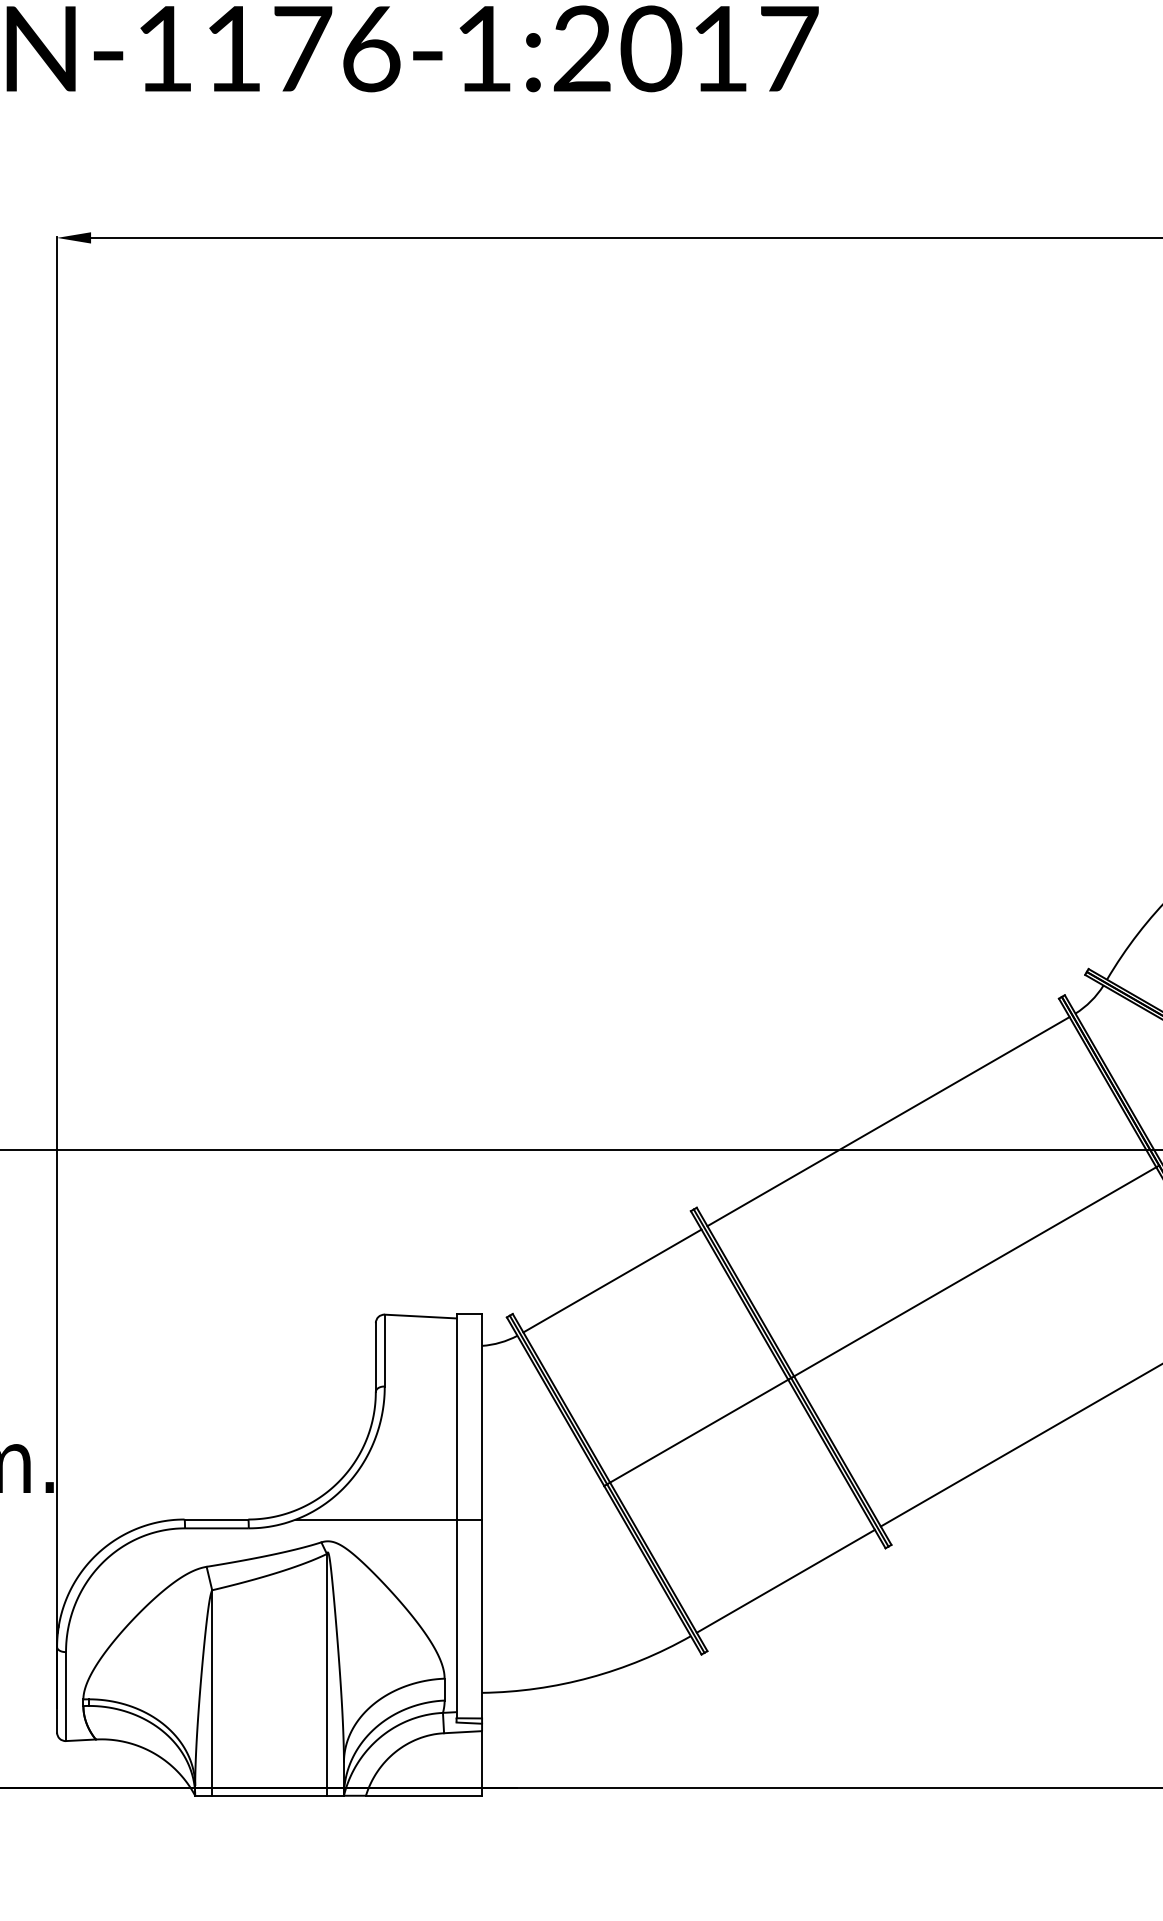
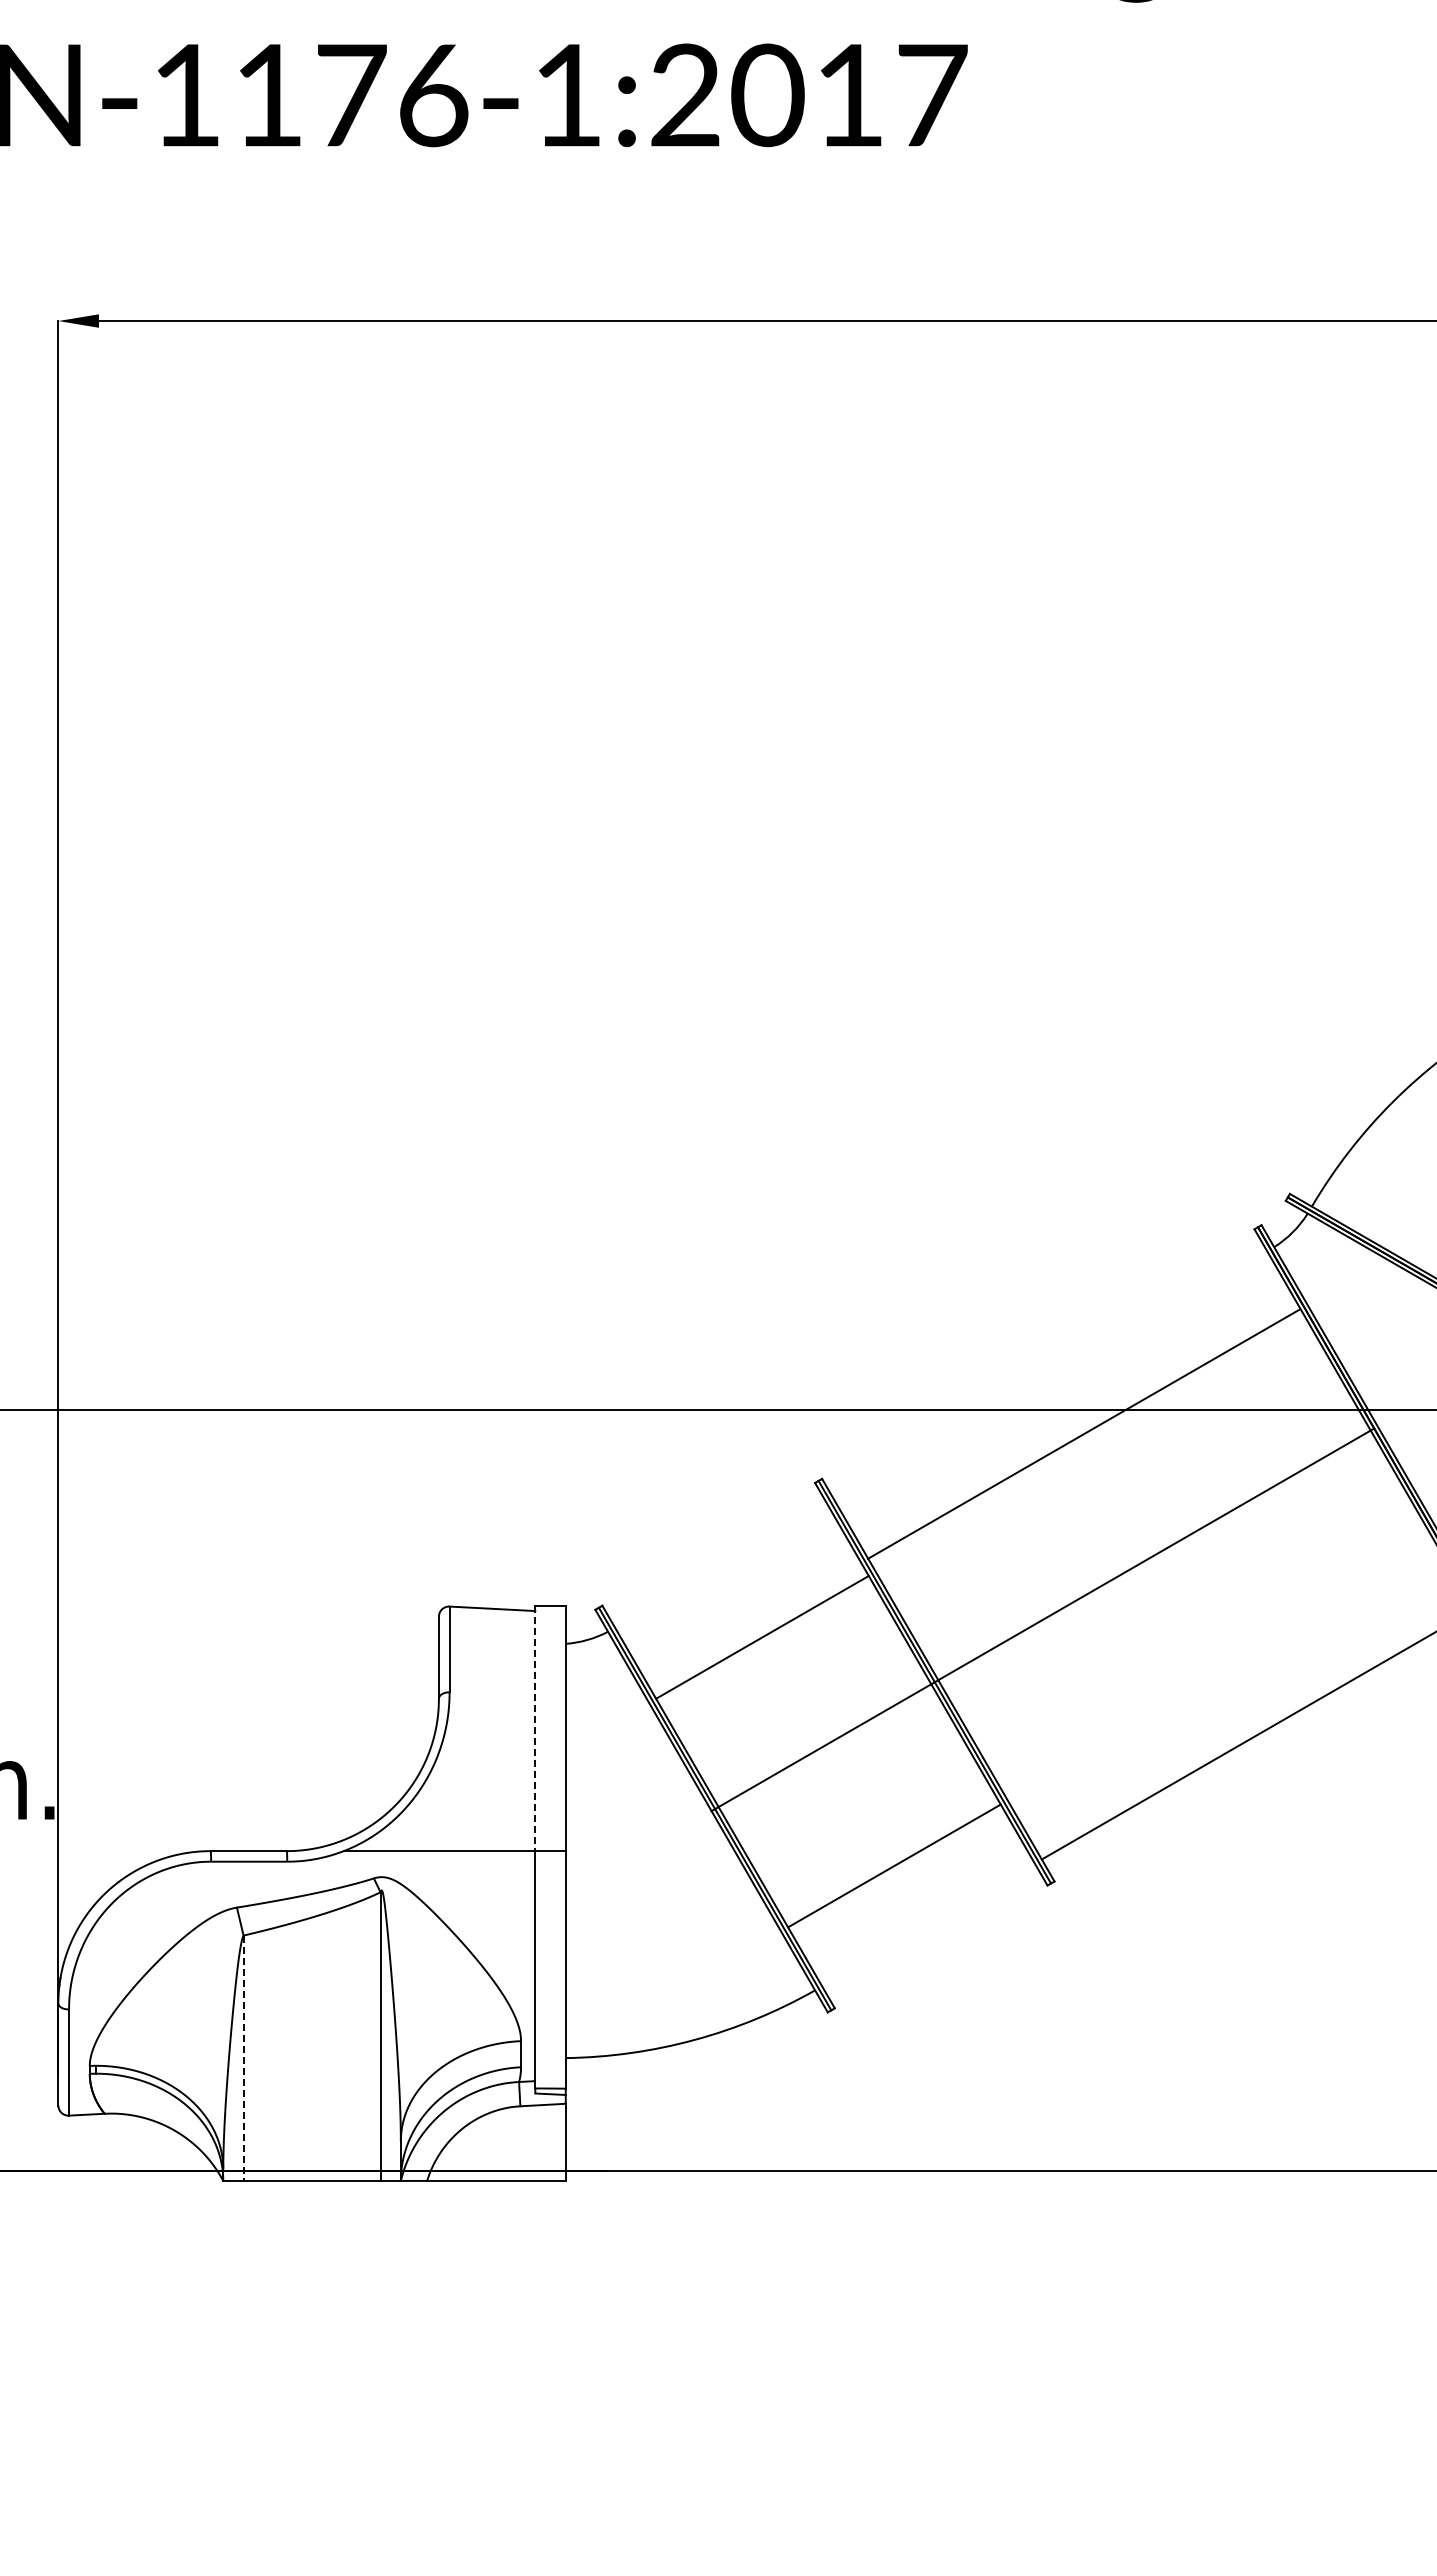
line: (888, 1121) -> (1083, 1433), moved
line: (612, 1280) -> (762, 1636), moved
line: (456, 1417) -> (535, 1729), solid -> dashed
line: (785, 1580) -> (894, 1865), moved
line: (212, 1693) -> (243, 2058), solid -> dashed

